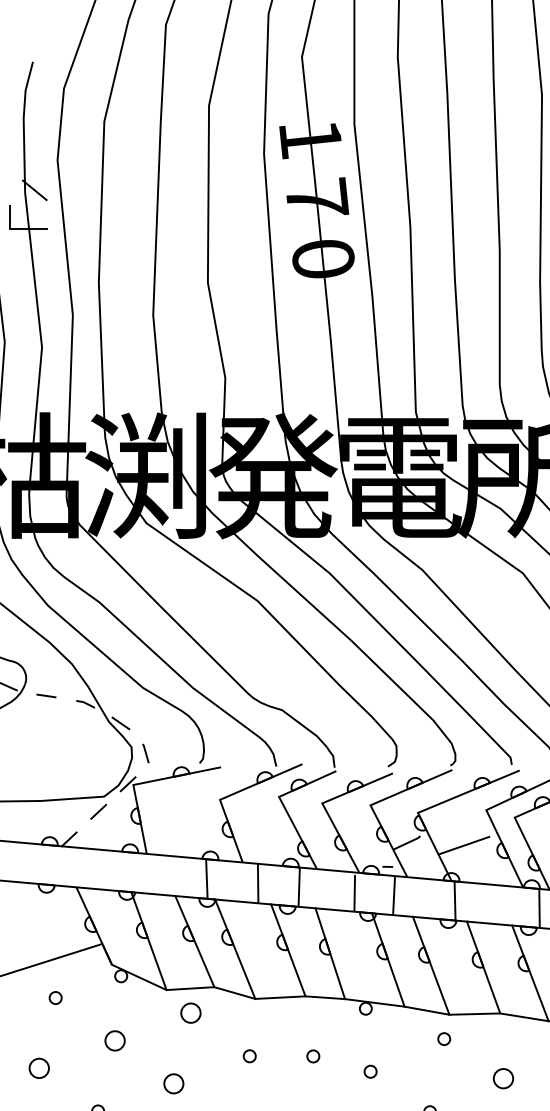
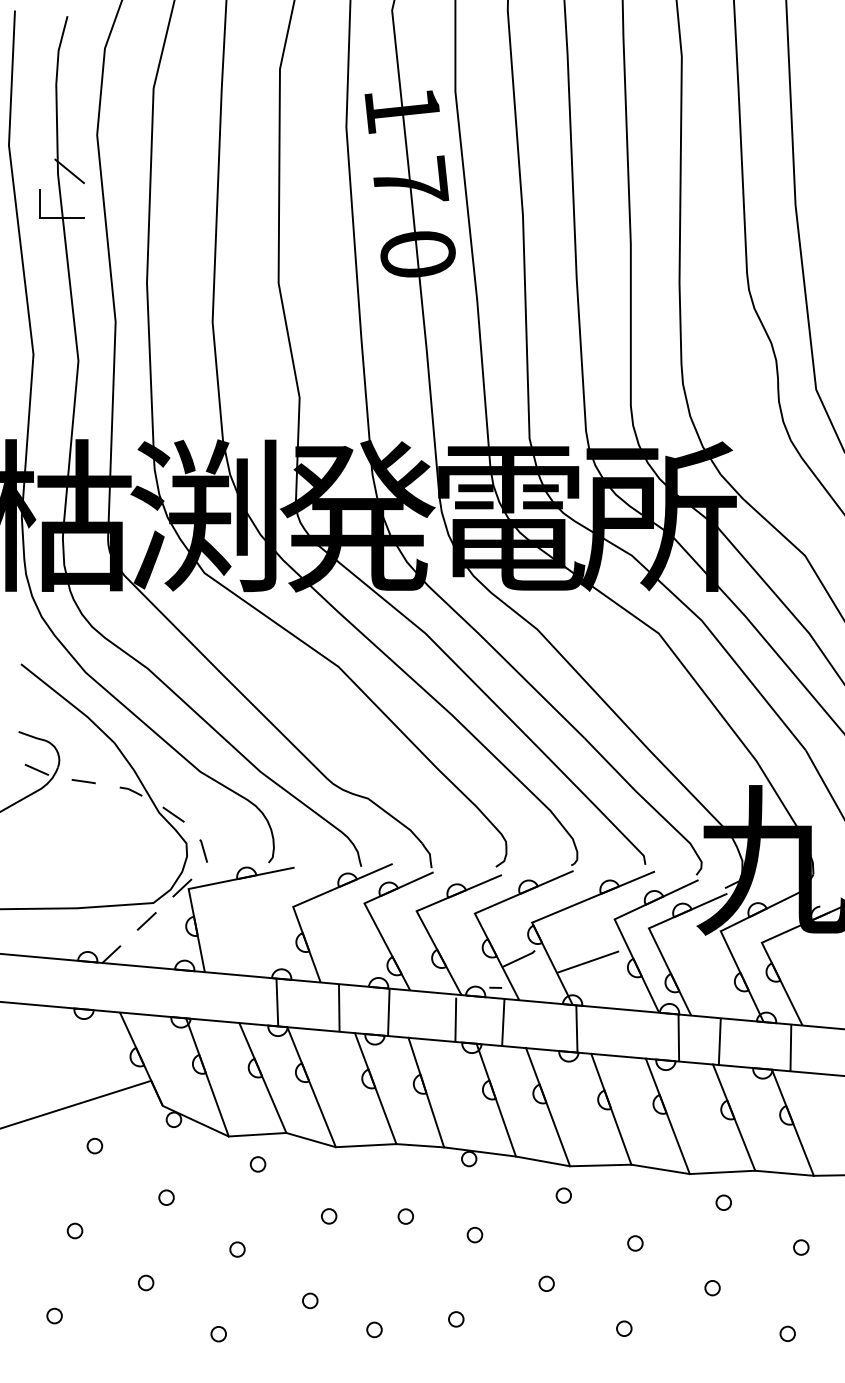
circle: (190, 1013) -> (257, 1164), size x0.62
circle: (115, 1040) -> (166, 1197), size x0.62
circle: (38, 1067) -> (74, 1230), size x0.62
circle: (503, 1078) -> (635, 1243), size x0.62
circle: (173, 1083) -> (237, 1249), size x0.62

